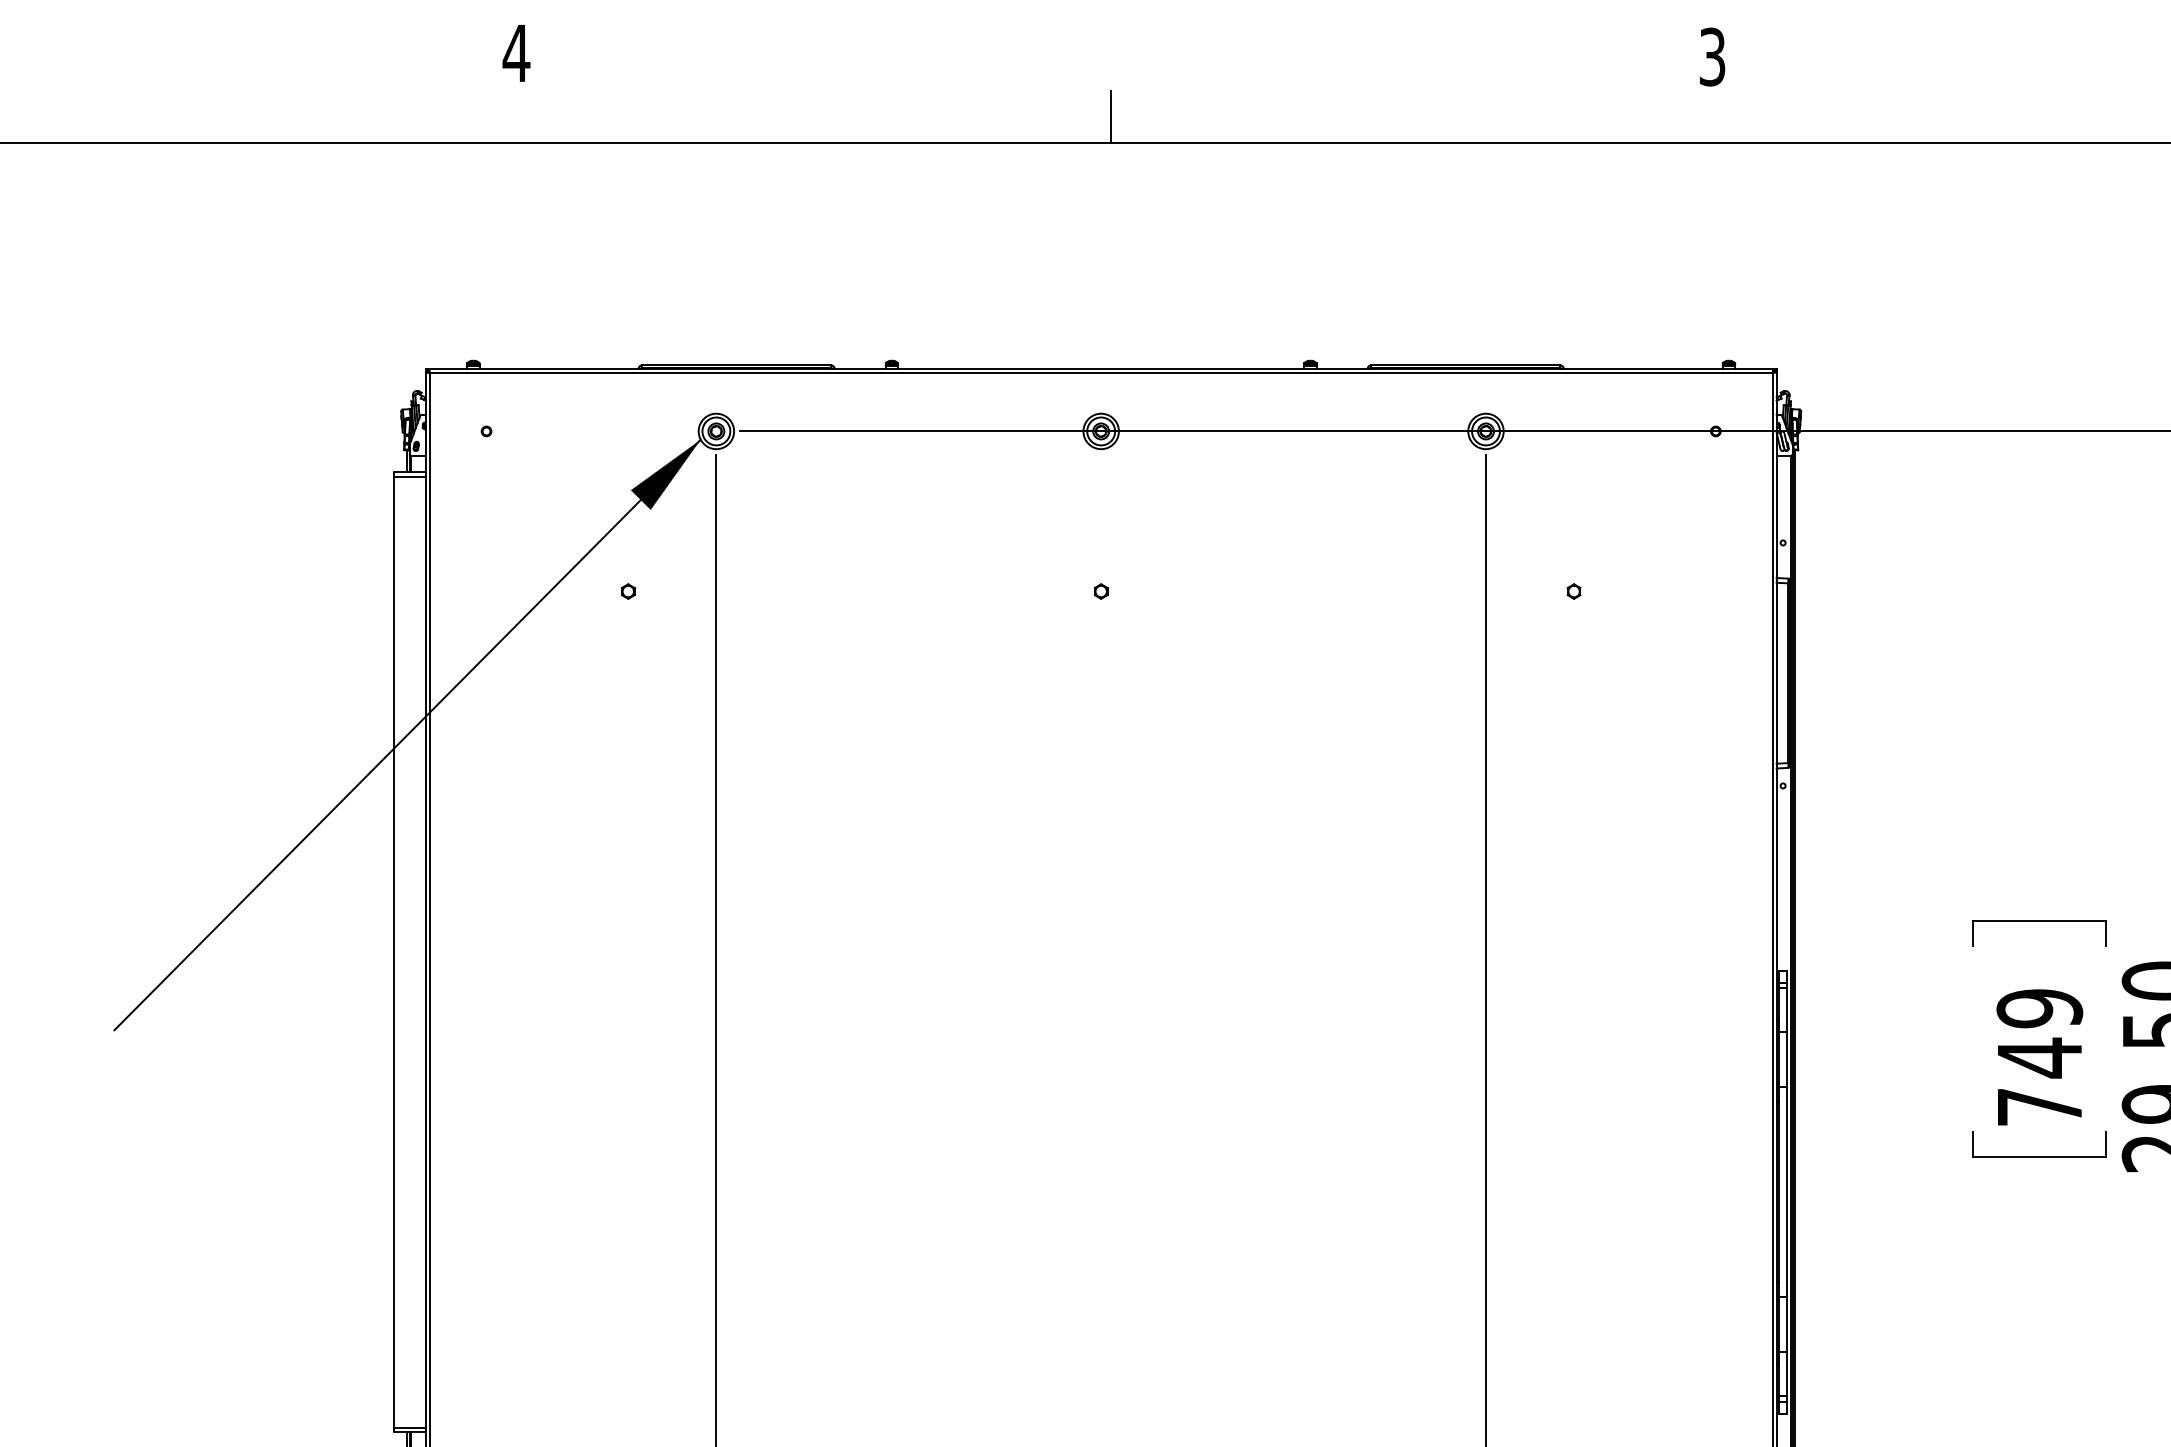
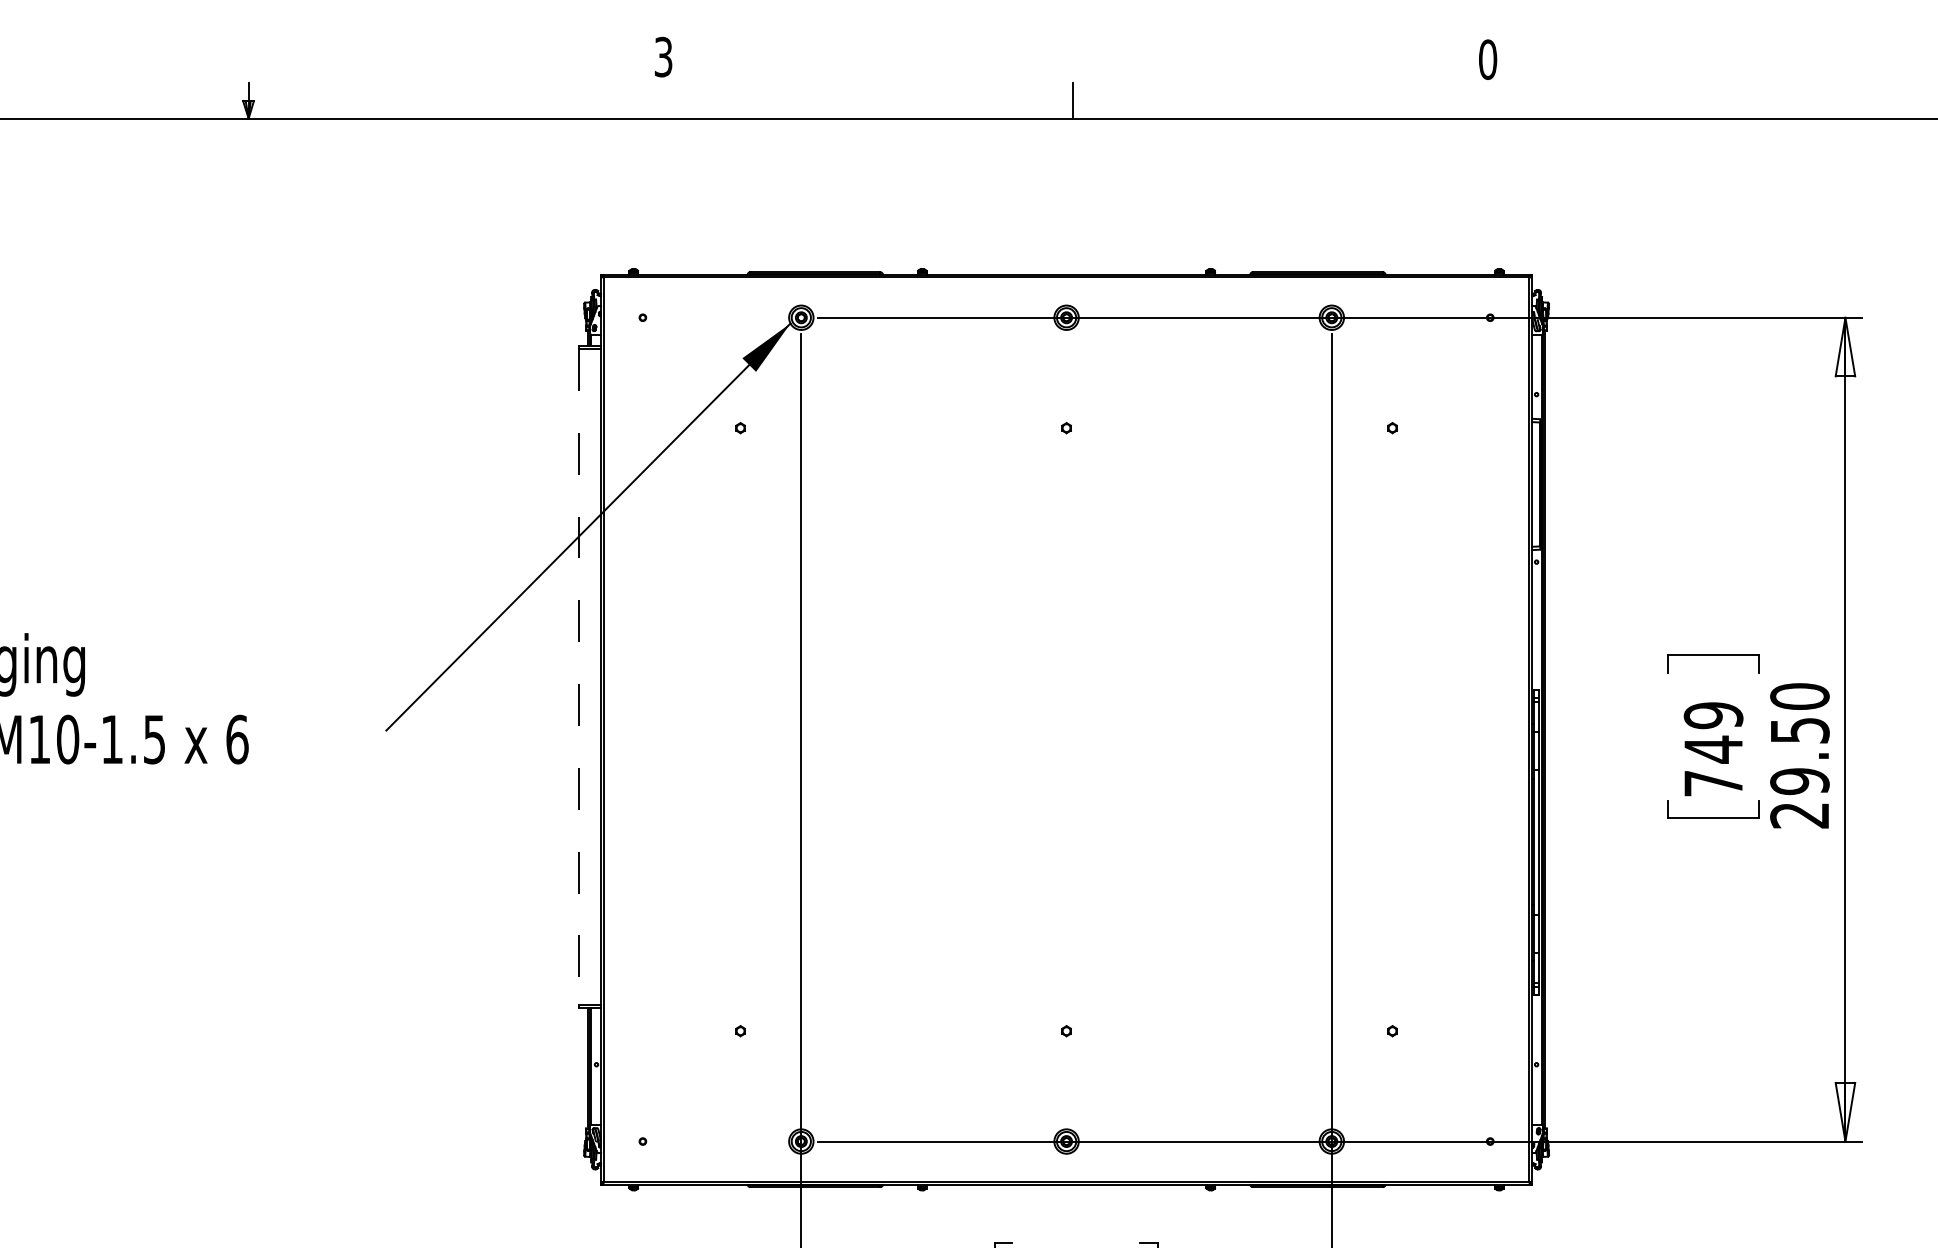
text: (516, 52) -> (663, 56), 4 -> 3
text: (1713, 56) -> (1488, 59), 3 -> 0
line: (393, 951) -> (578, 676), solid -> dashed

